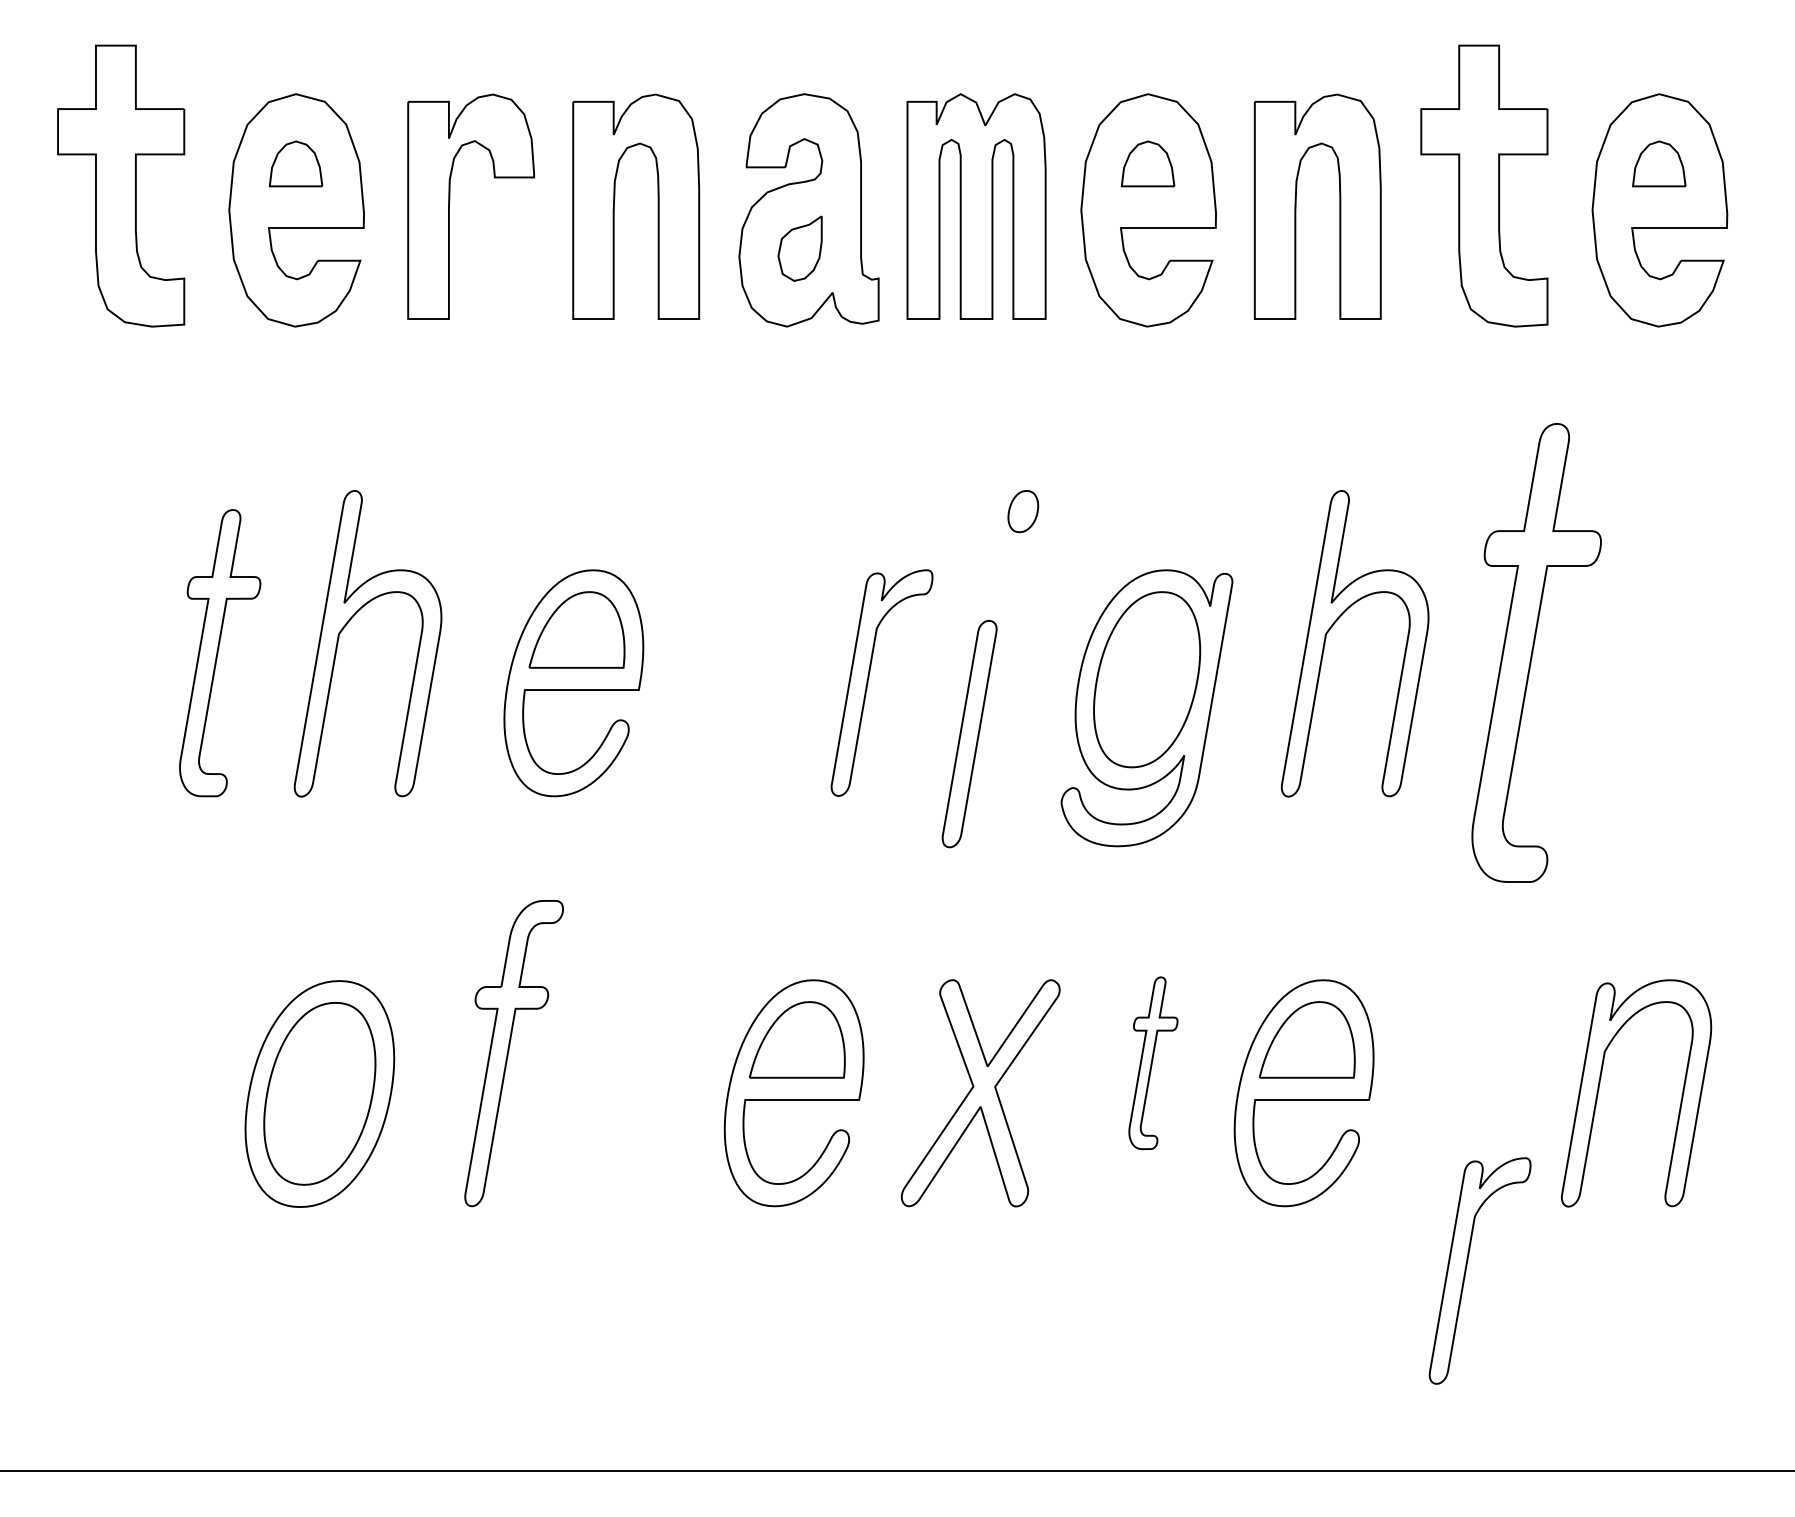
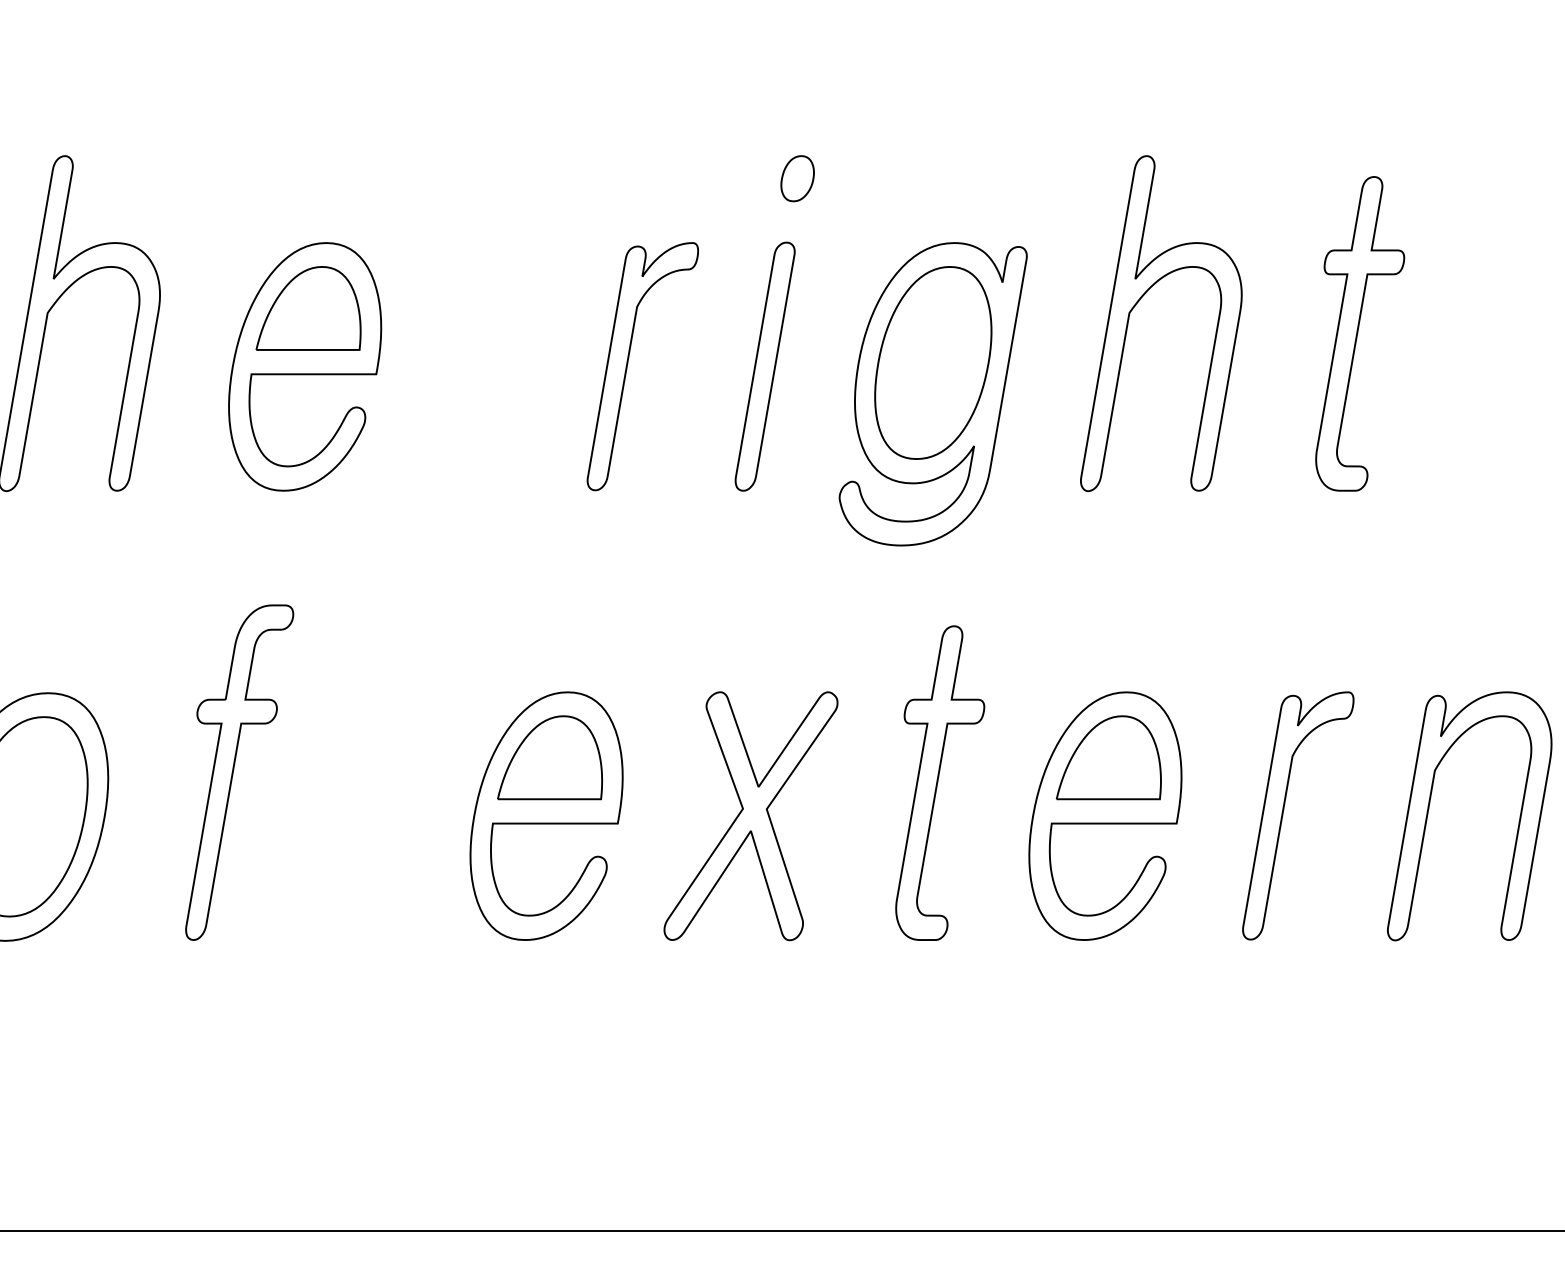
part: (1536, 653) -> (1360, 334), size x0.62
part: (969, 734) -> (764, 367), moved
part: (1153, 1063) -> (940, 783), size x1.67
part: (1467, 1266) -> (1284, 810), moved

